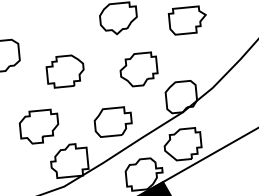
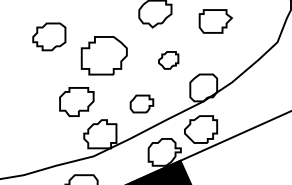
part: (138, 69) -> (168, 60), size x0.6
part: (65, 71) -> (104, 55), size x1.4
part: (112, 121) -> (141, 103), size x0.7

